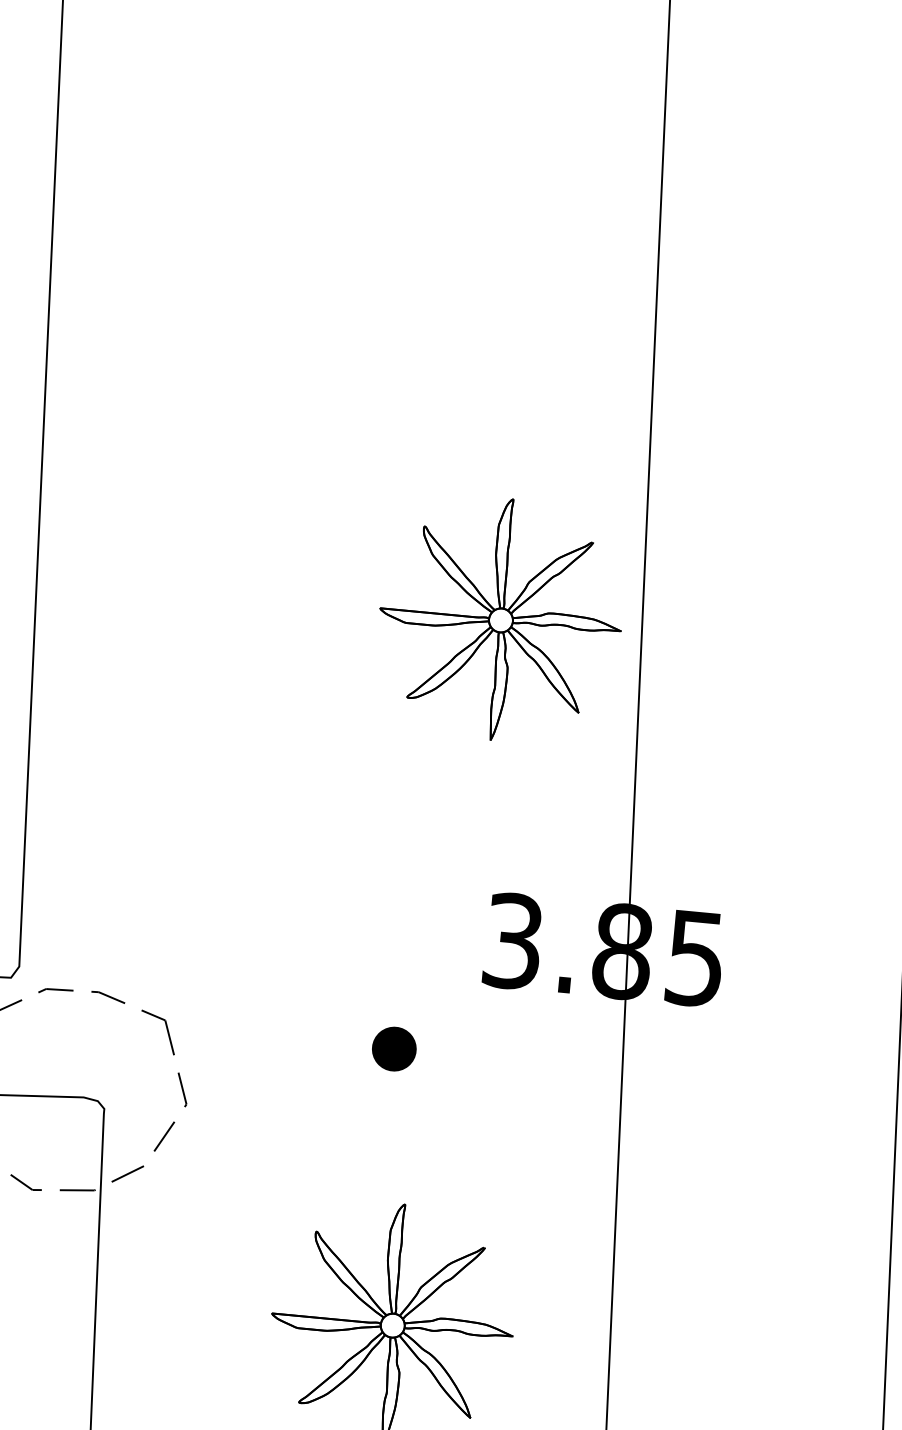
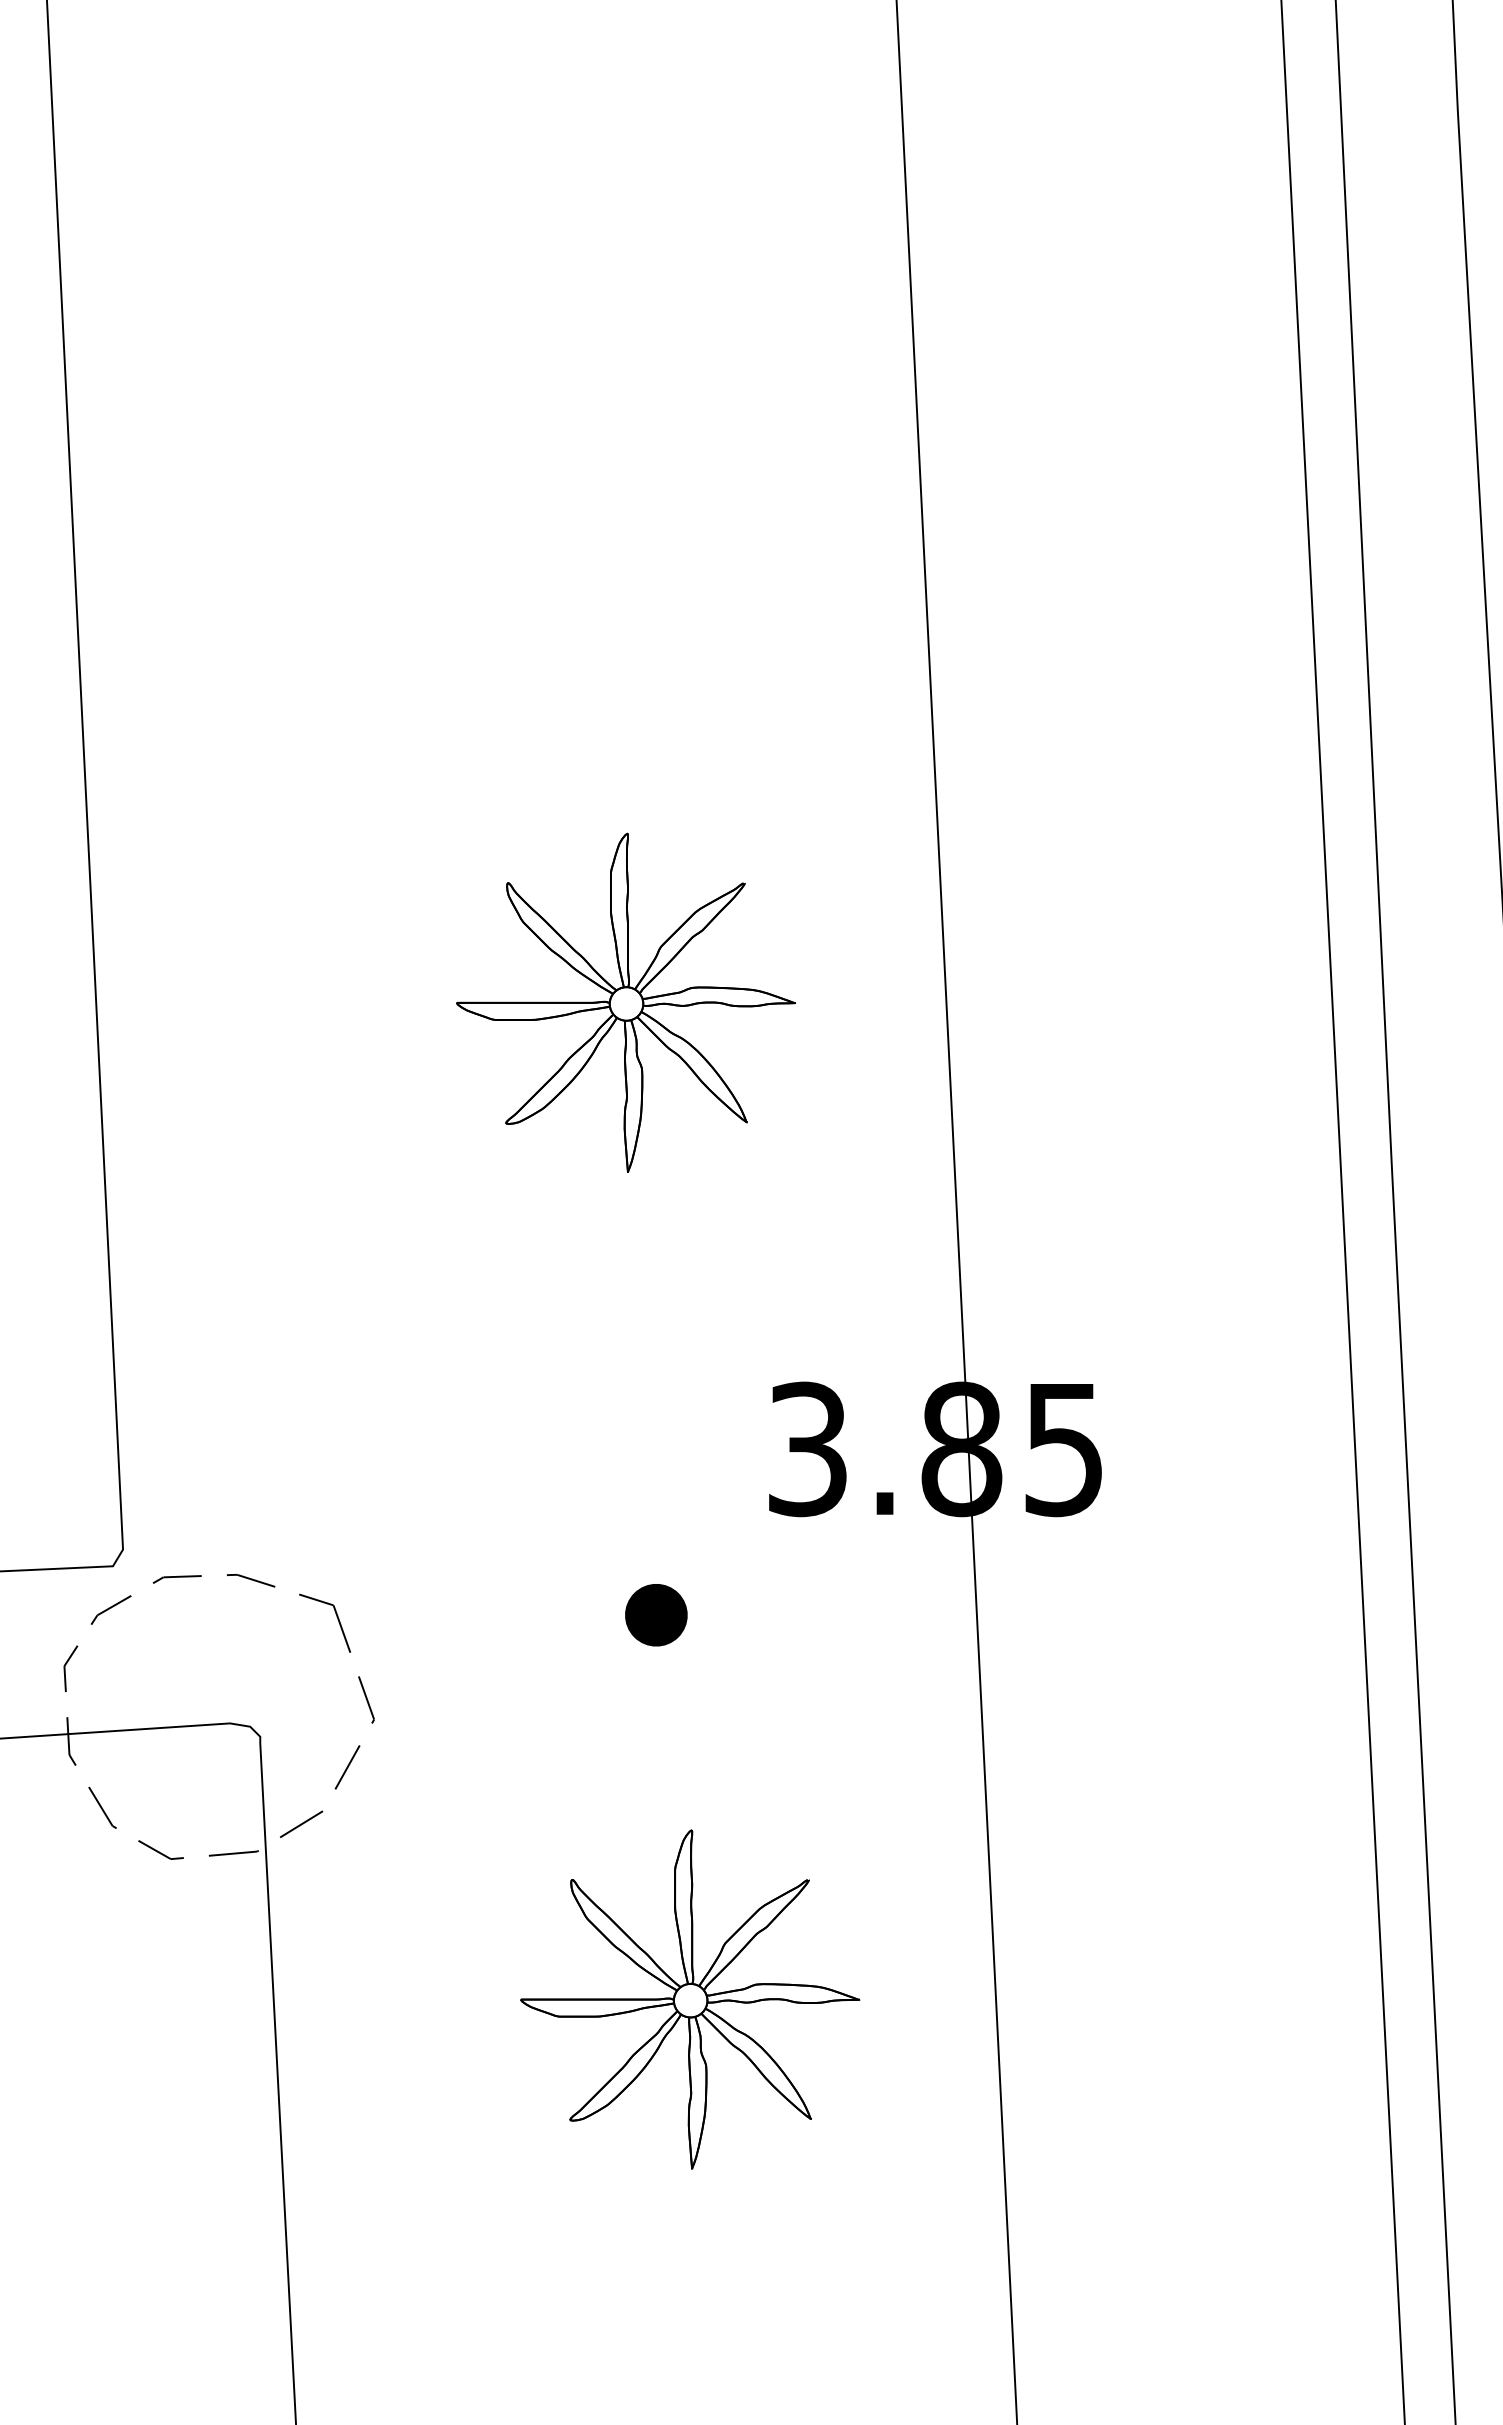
part: (501, 619) -> (626, 1002), moved

